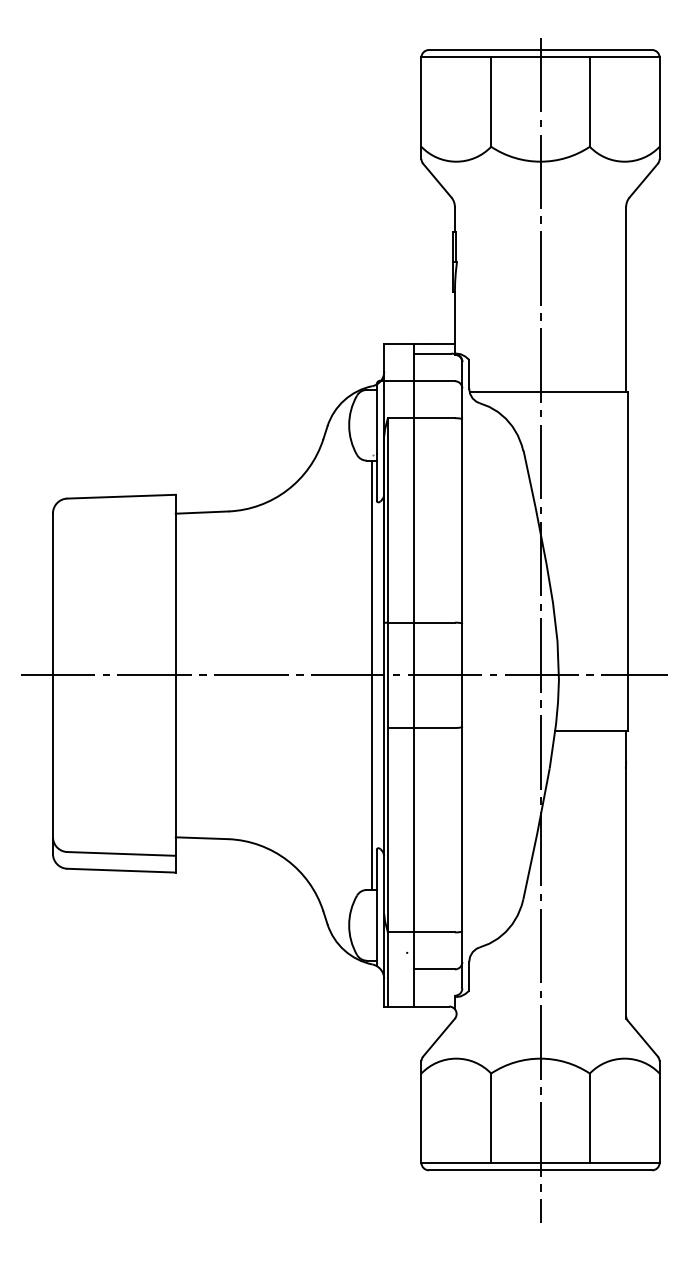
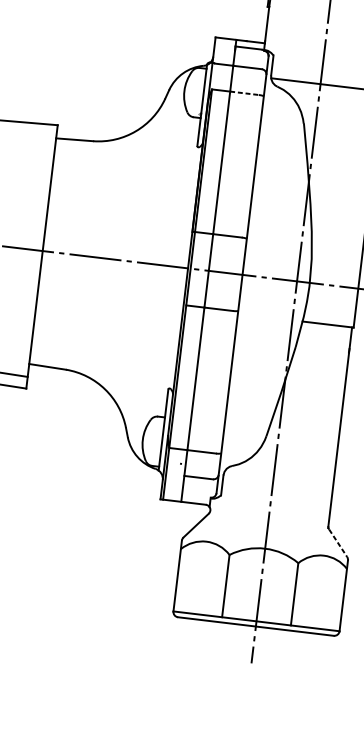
line: (434, 418) -> (244, 93), solid -> dashed
line: (372, 674) -> (179, 266), removed
line: (643, 1039) -> (338, 543), solid -> dashed

